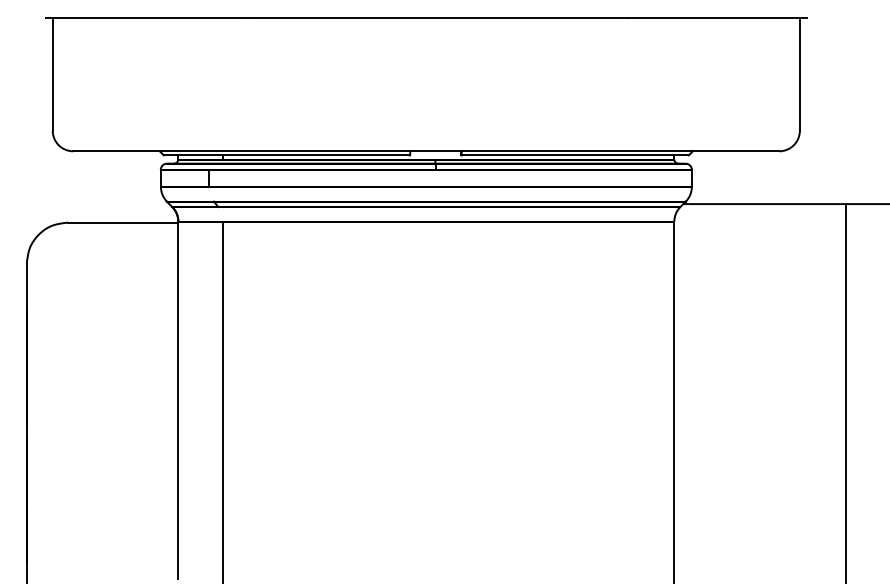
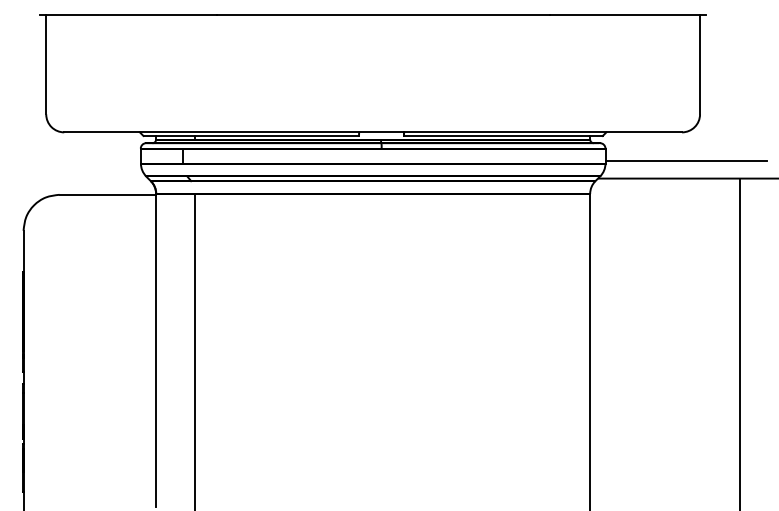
line: (783, 183) -> (685, 160), added

